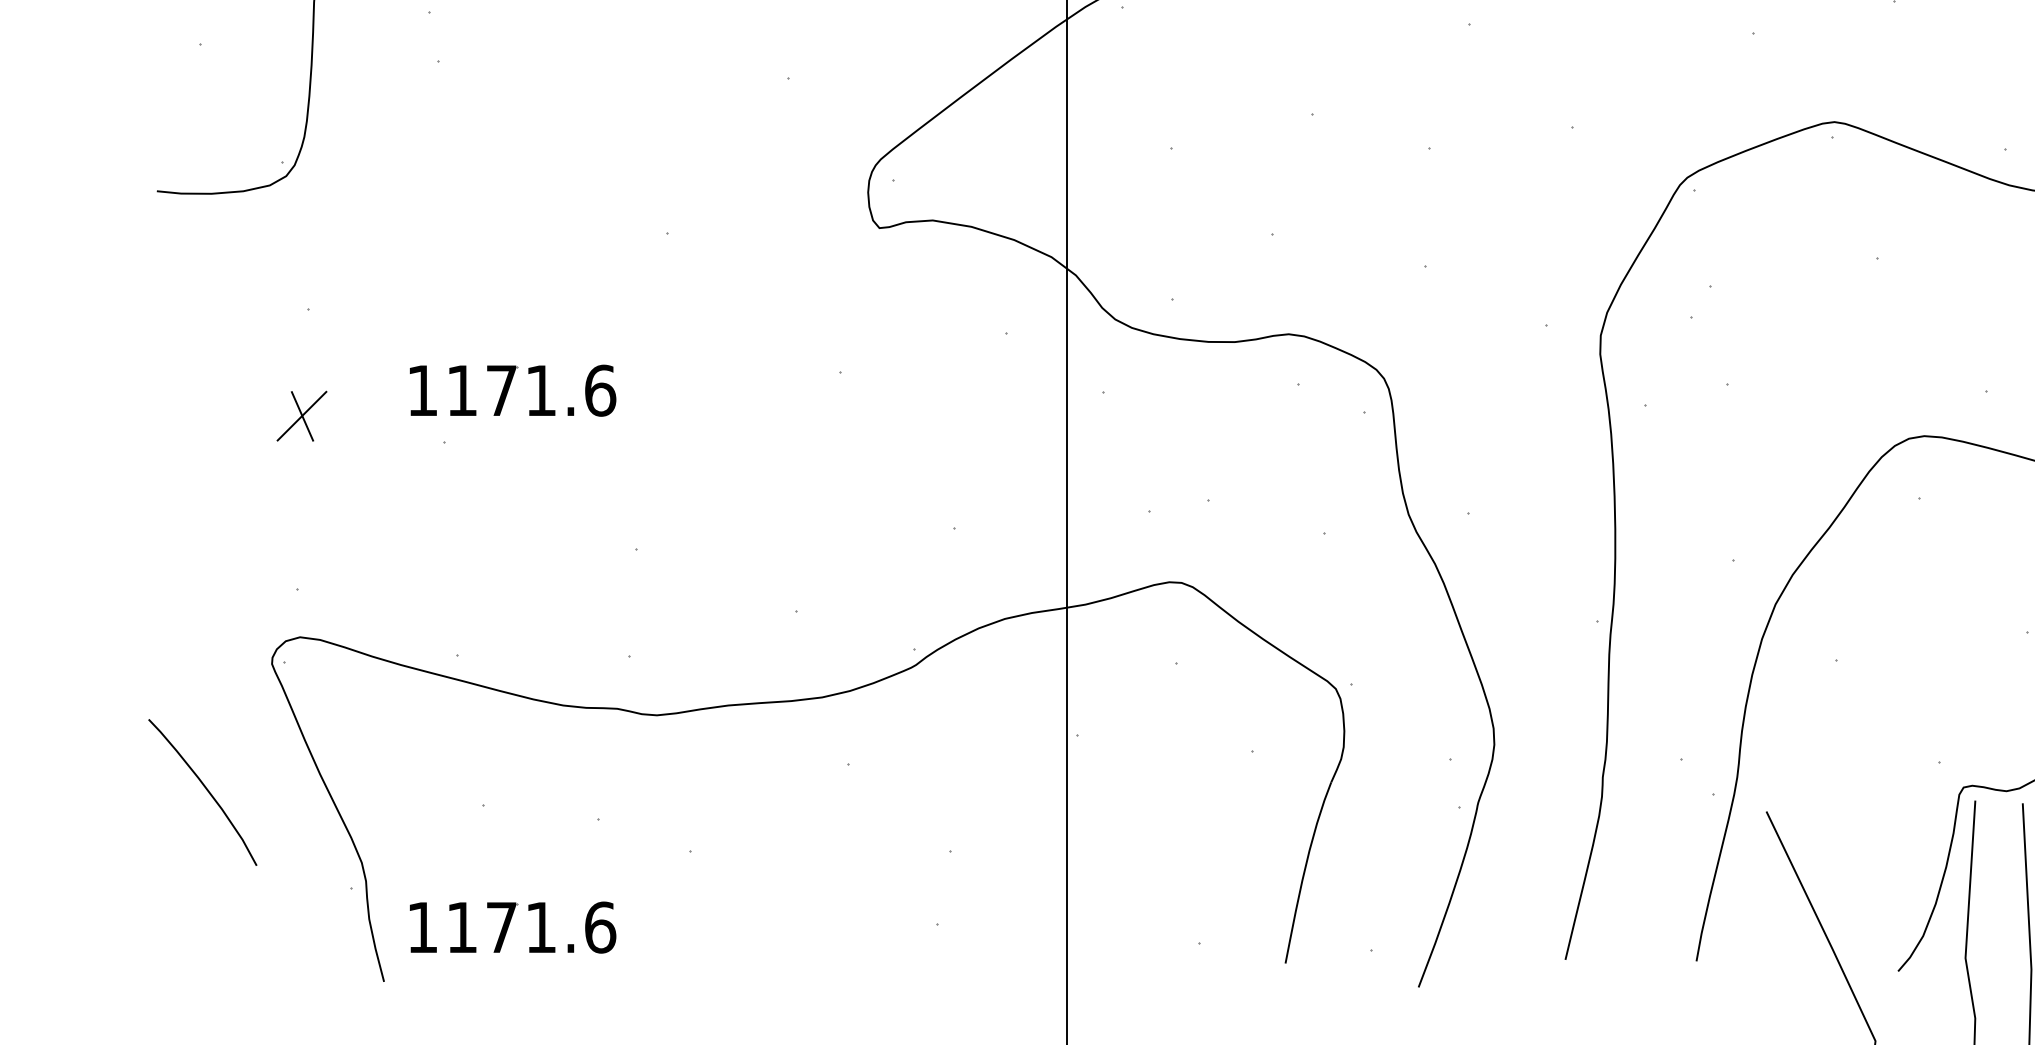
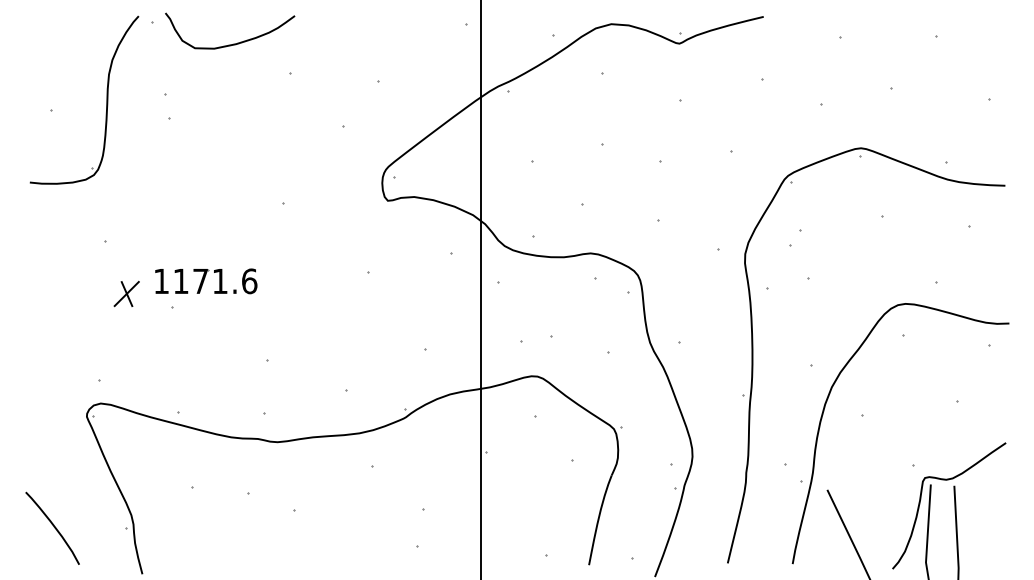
part: (301, 415) -> (126, 293), moved
curve: (204, 788) -> (53, 526), moved
part: (513, 927) -> (206, 547), removed

